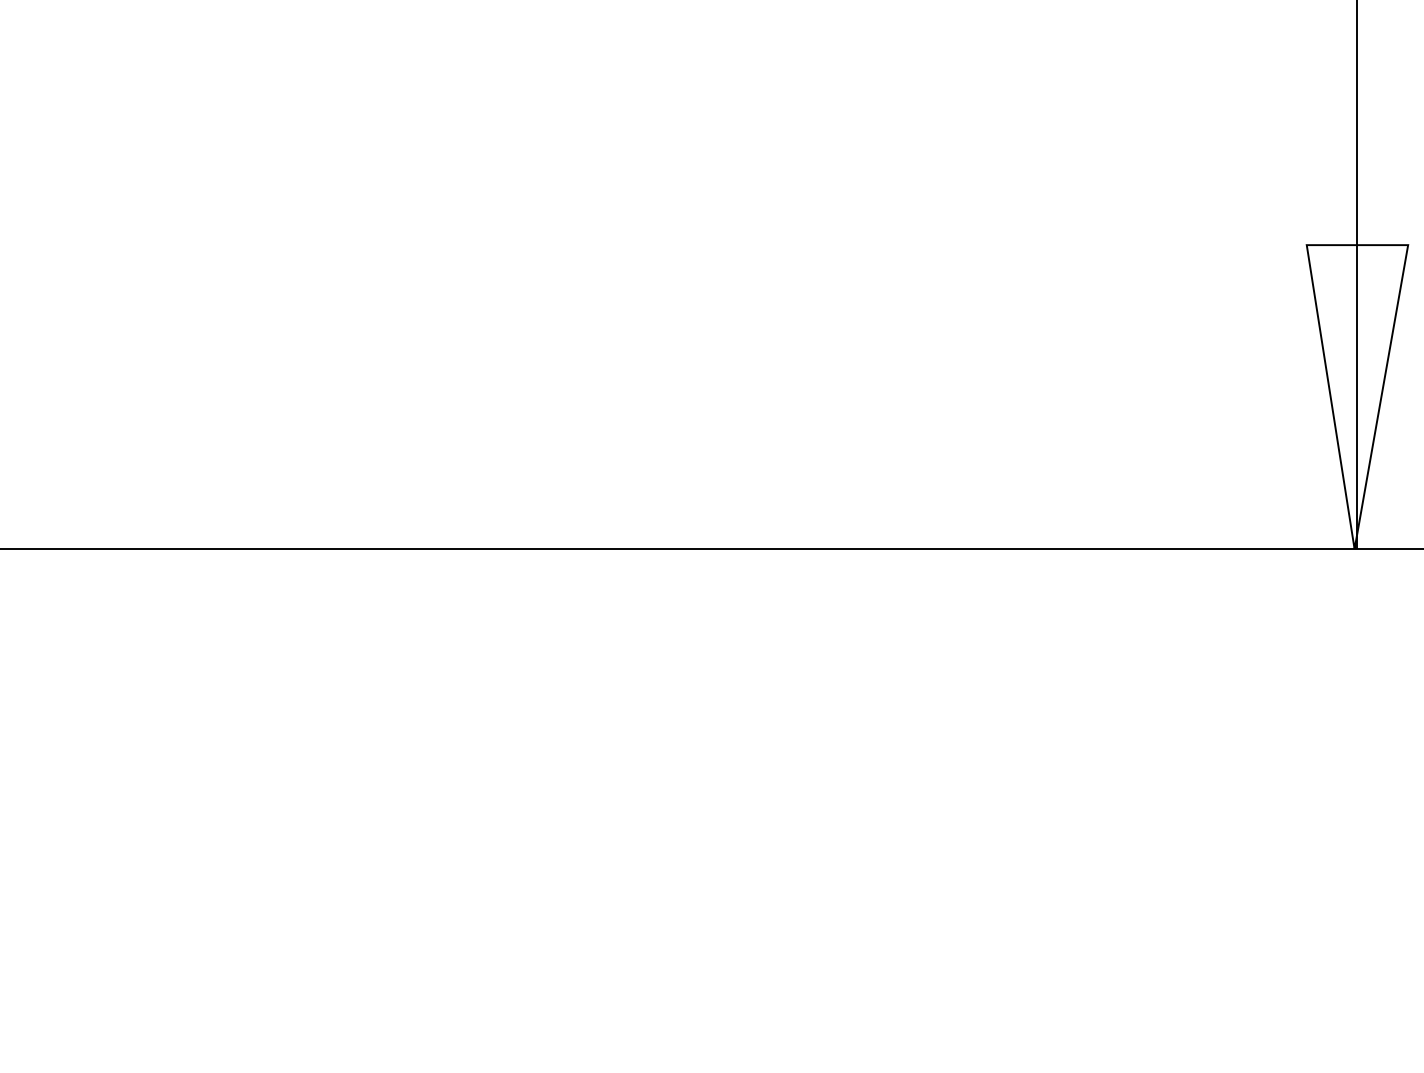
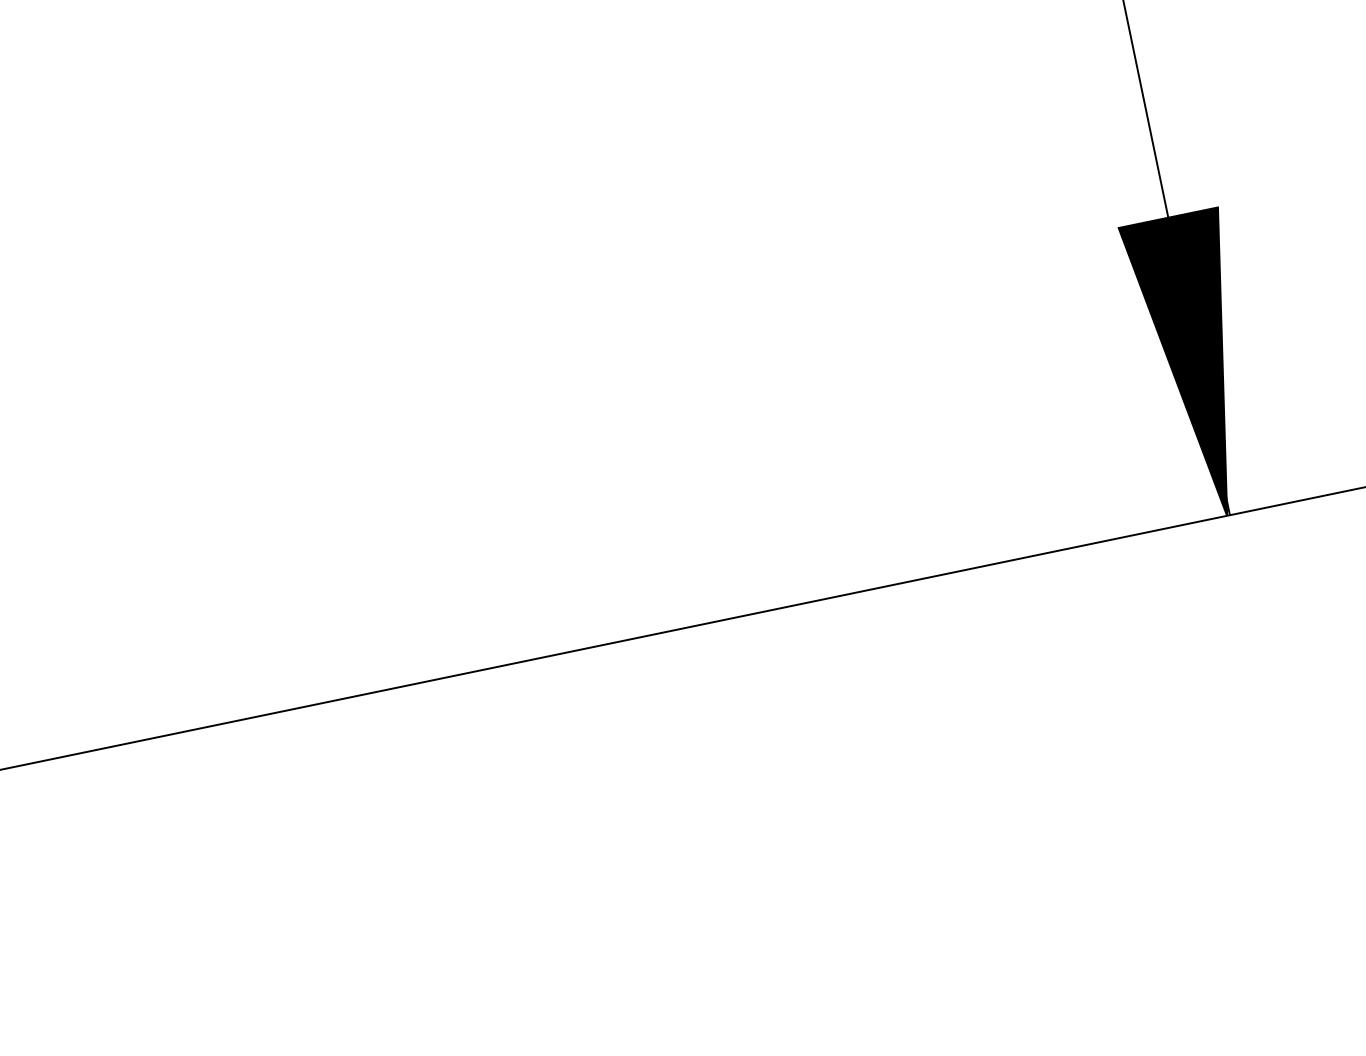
fill: (1357, 397) -> (1199, 366), added

